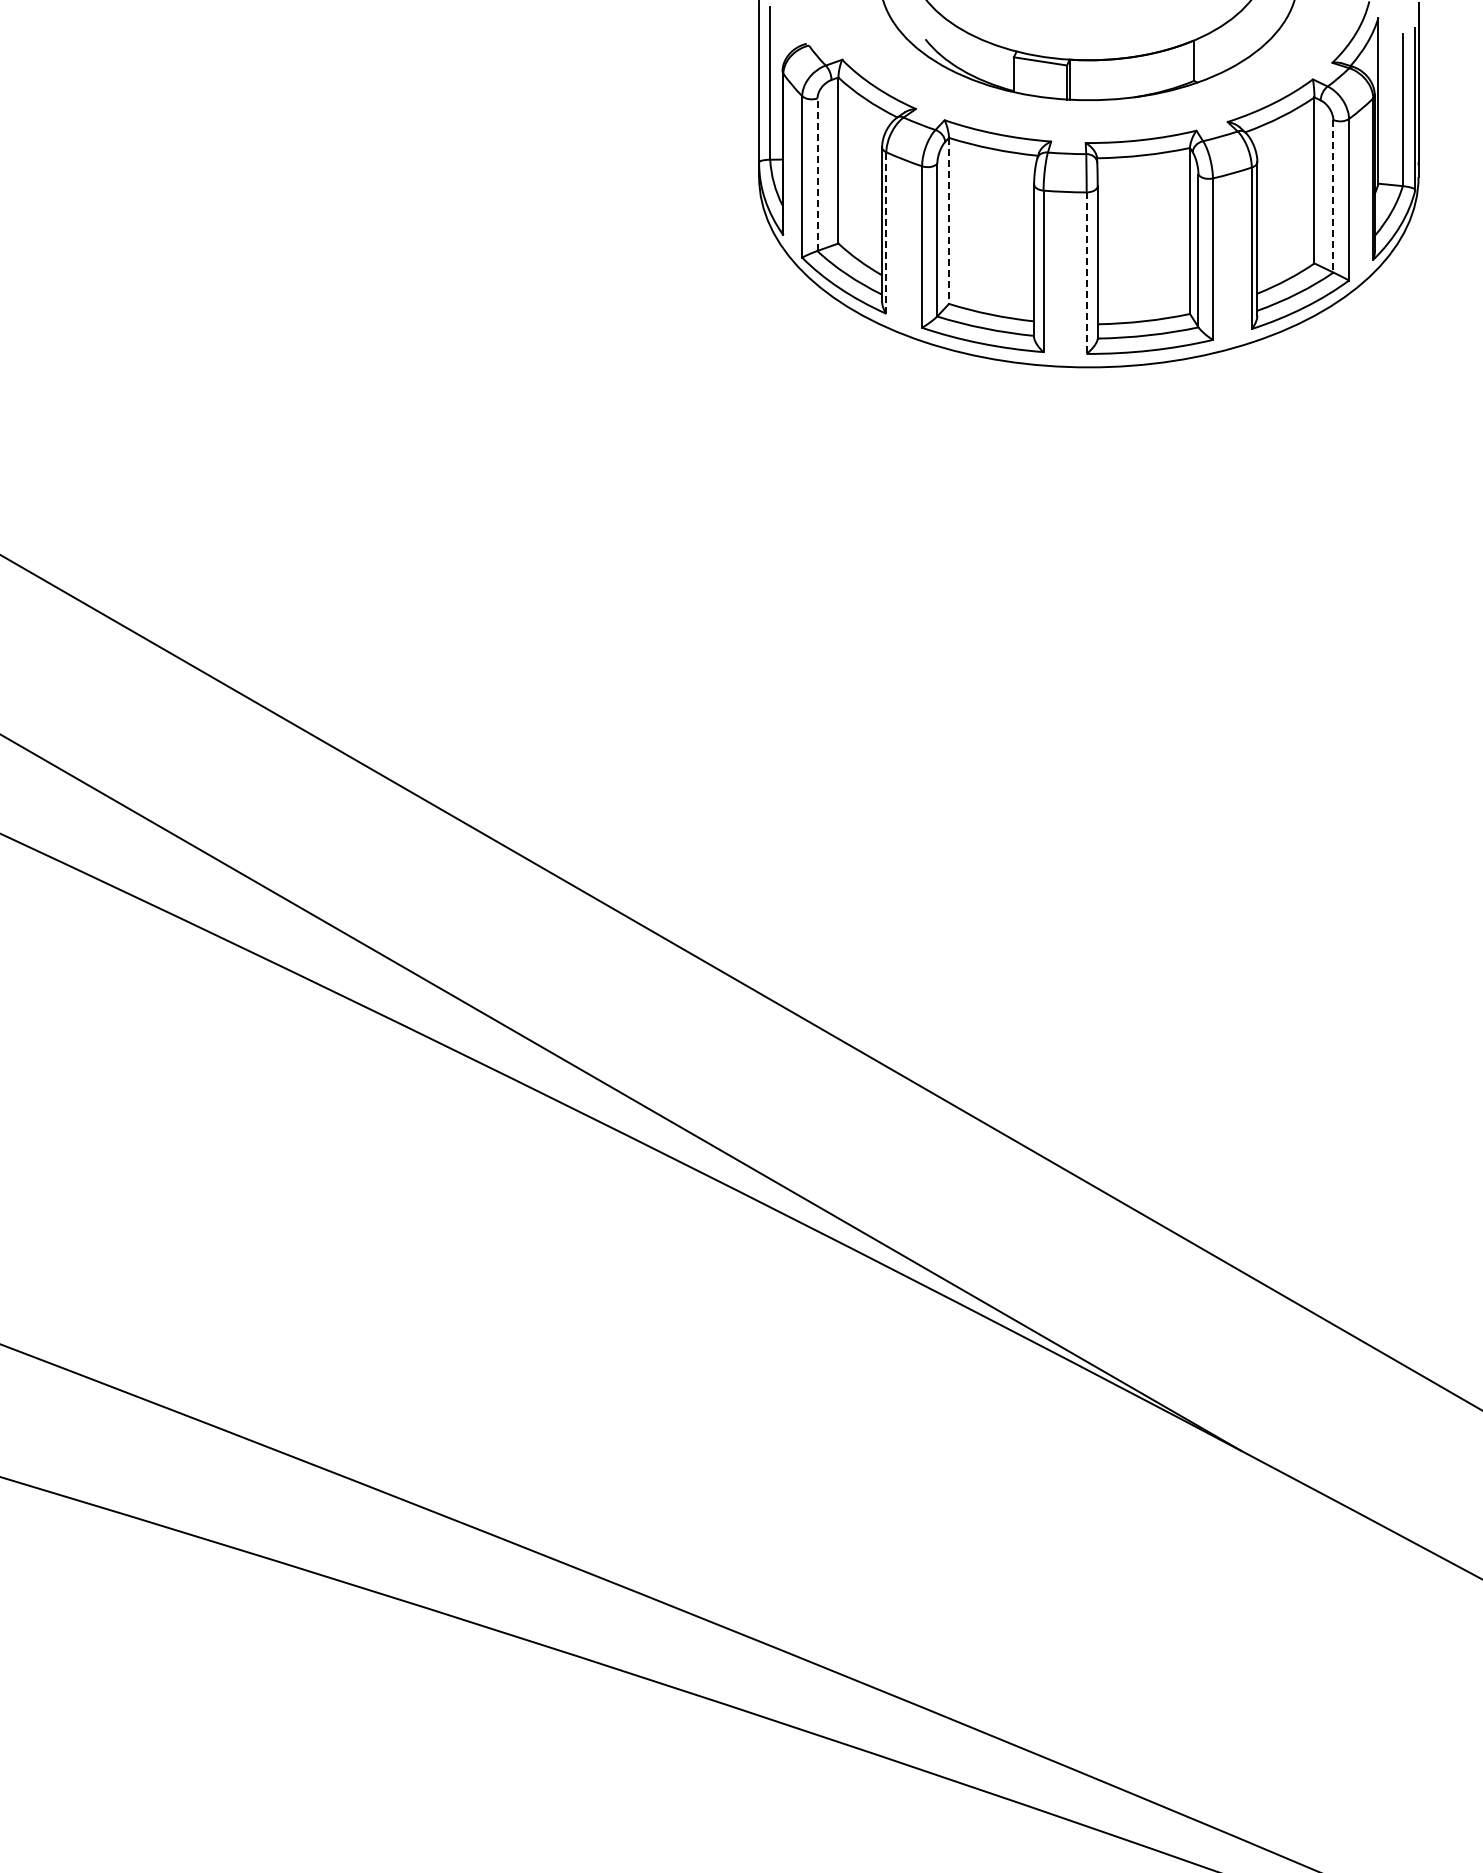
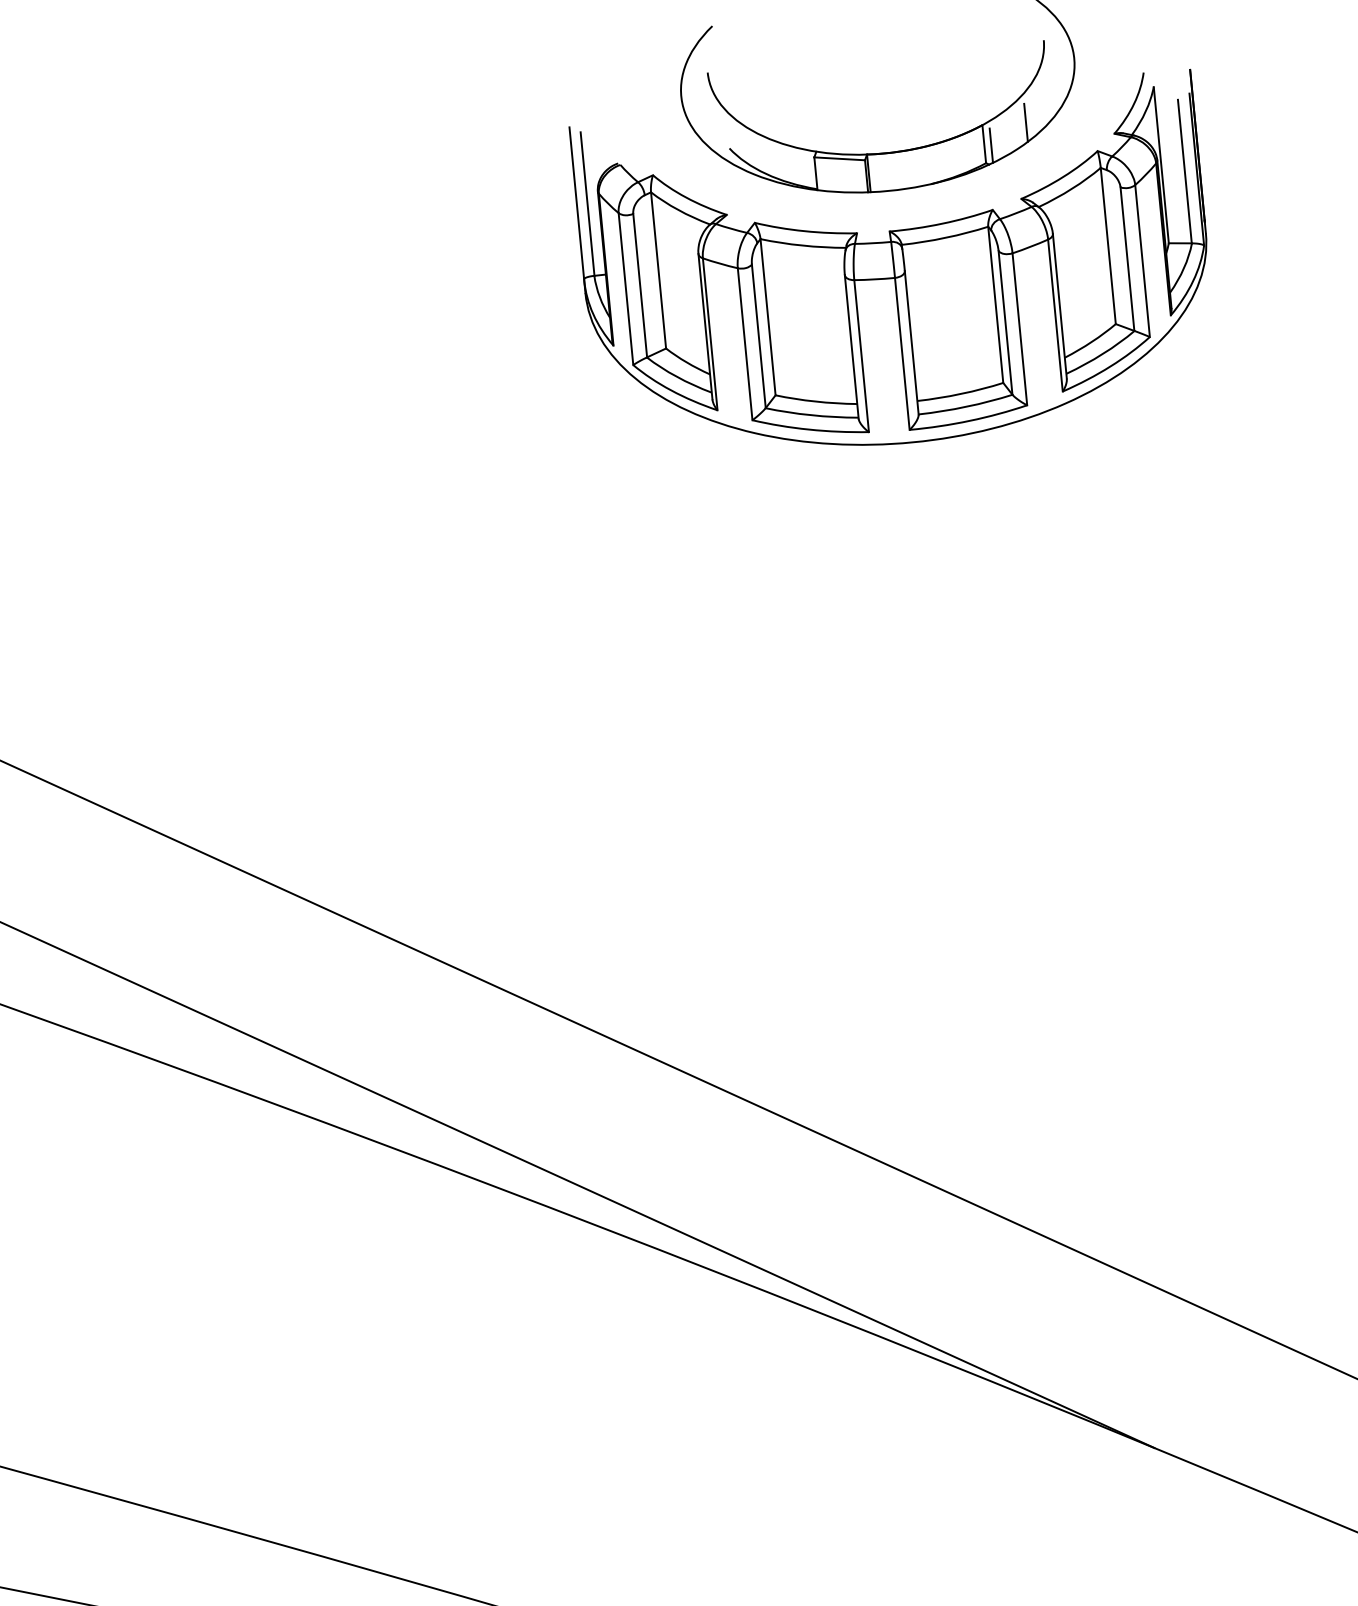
line: (1240, 42) -> (1026, 122), added
line: (1201, 62) -> (991, 145), added
line: (817, 174) -> (640, 285), dashed -> solid
line: (1333, 196) -> (1127, 259), dashed -> solid
line: (949, 221) -> (768, 317), dashed -> solid
line: (886, 233) -> (710, 334), dashed -> solid
line: (1086, 273) -> (902, 354), dashed -> solid

